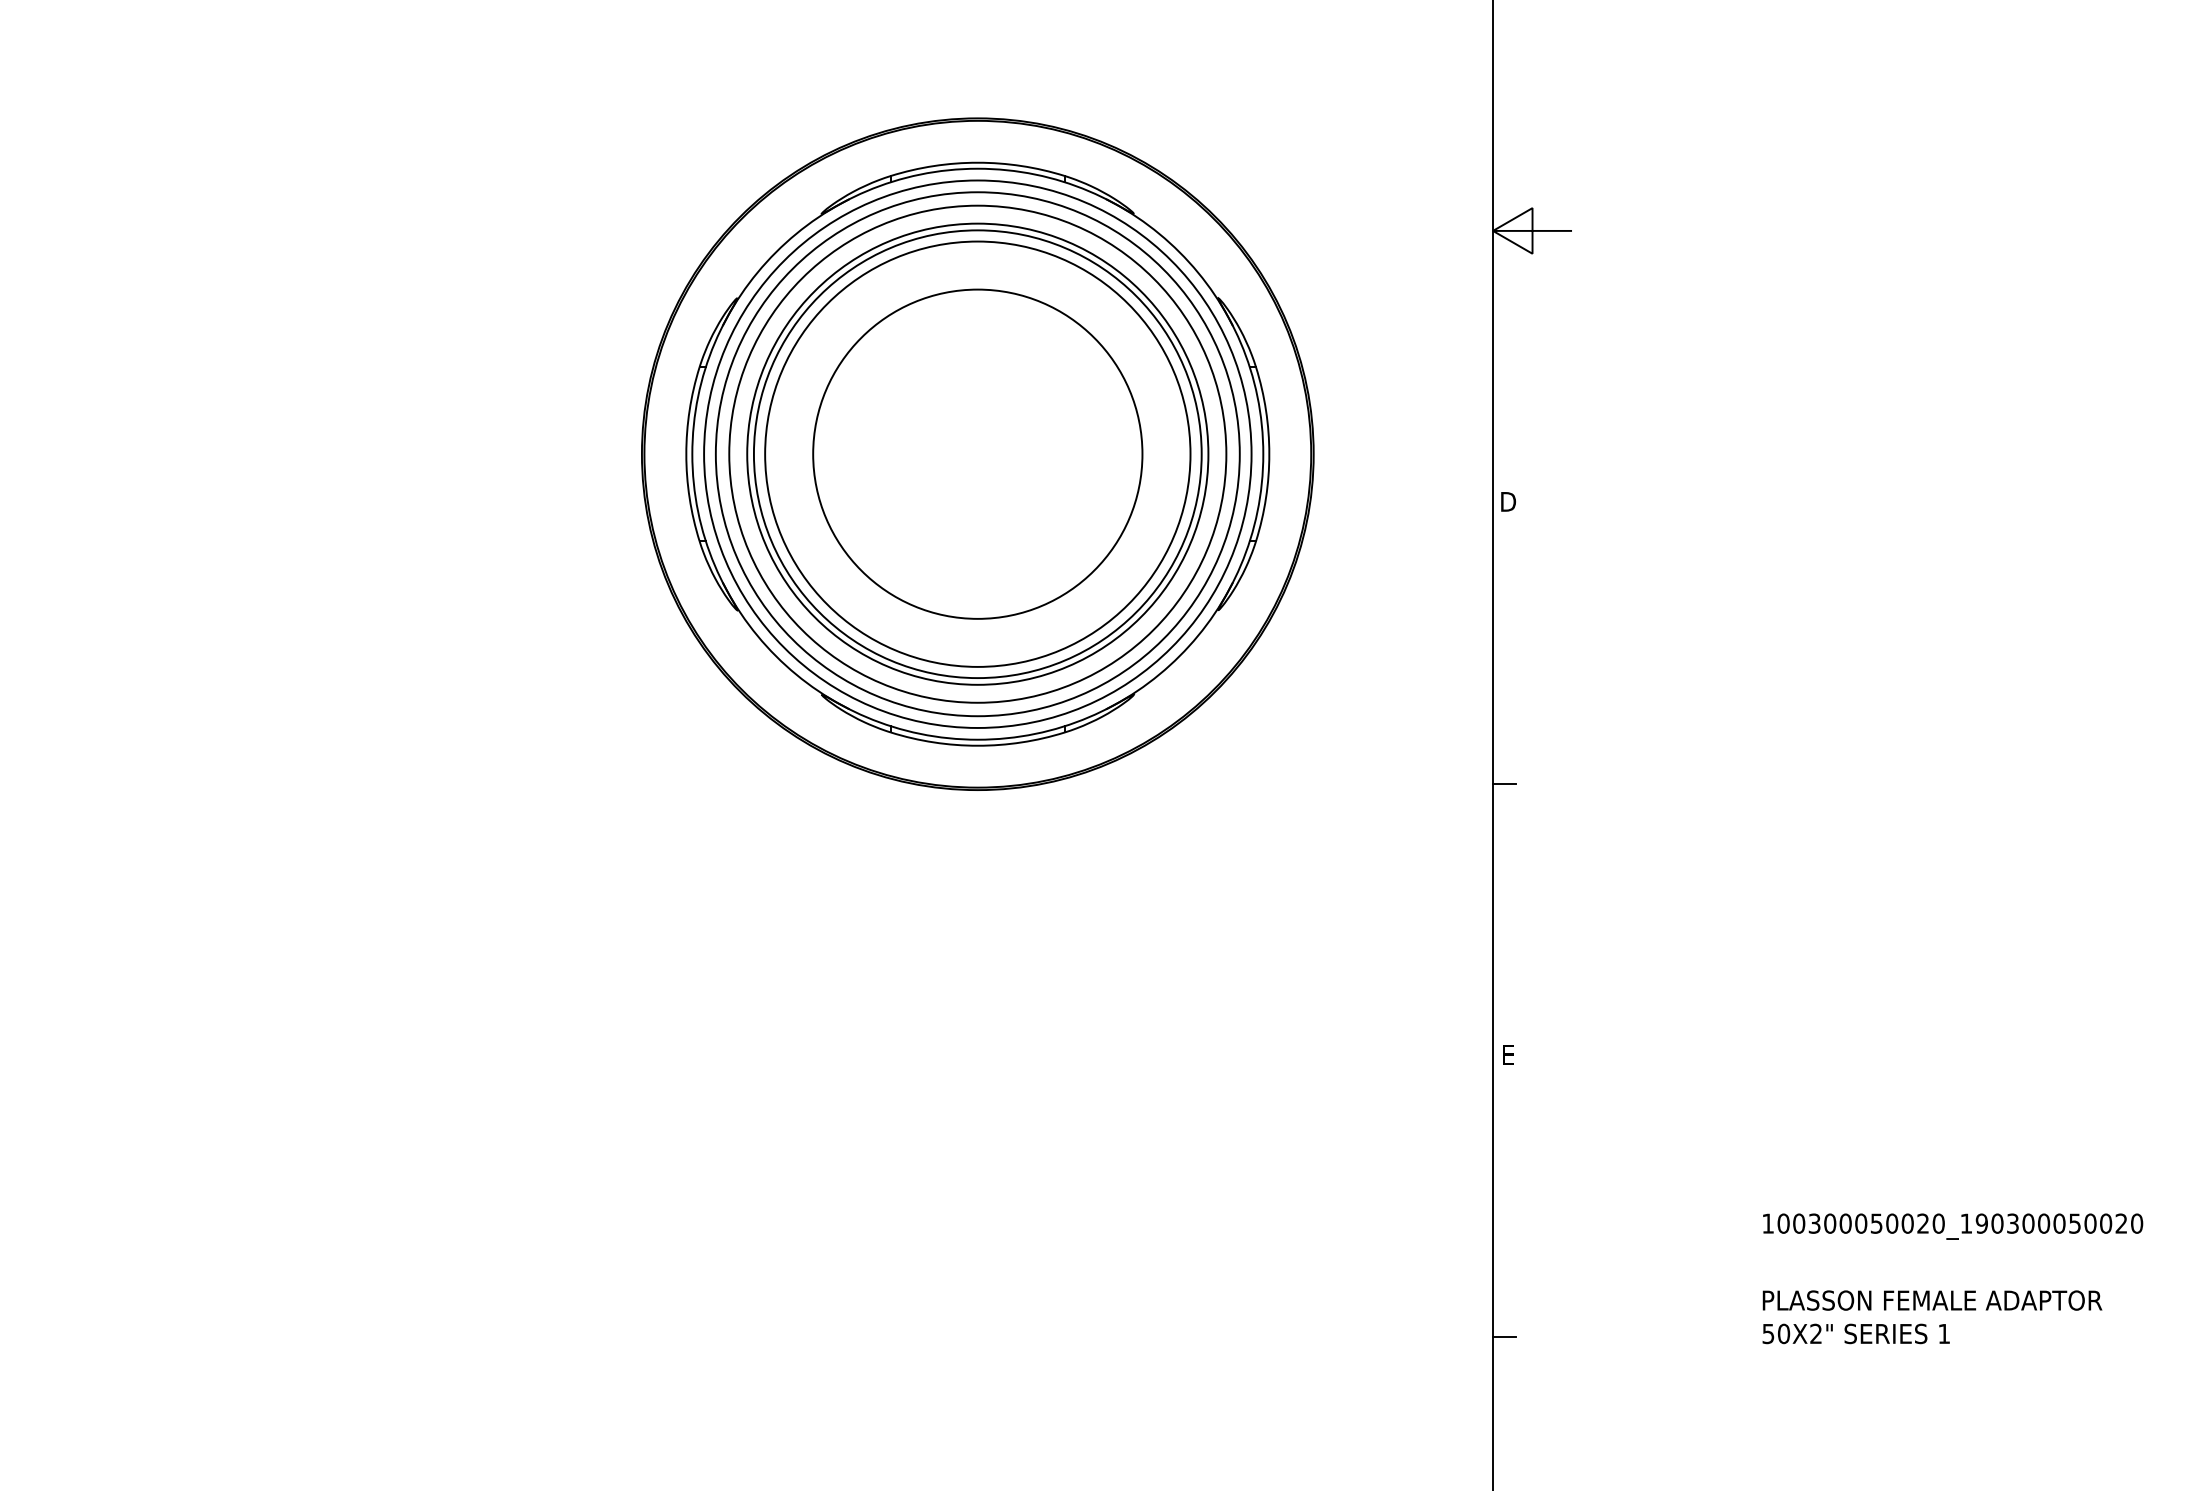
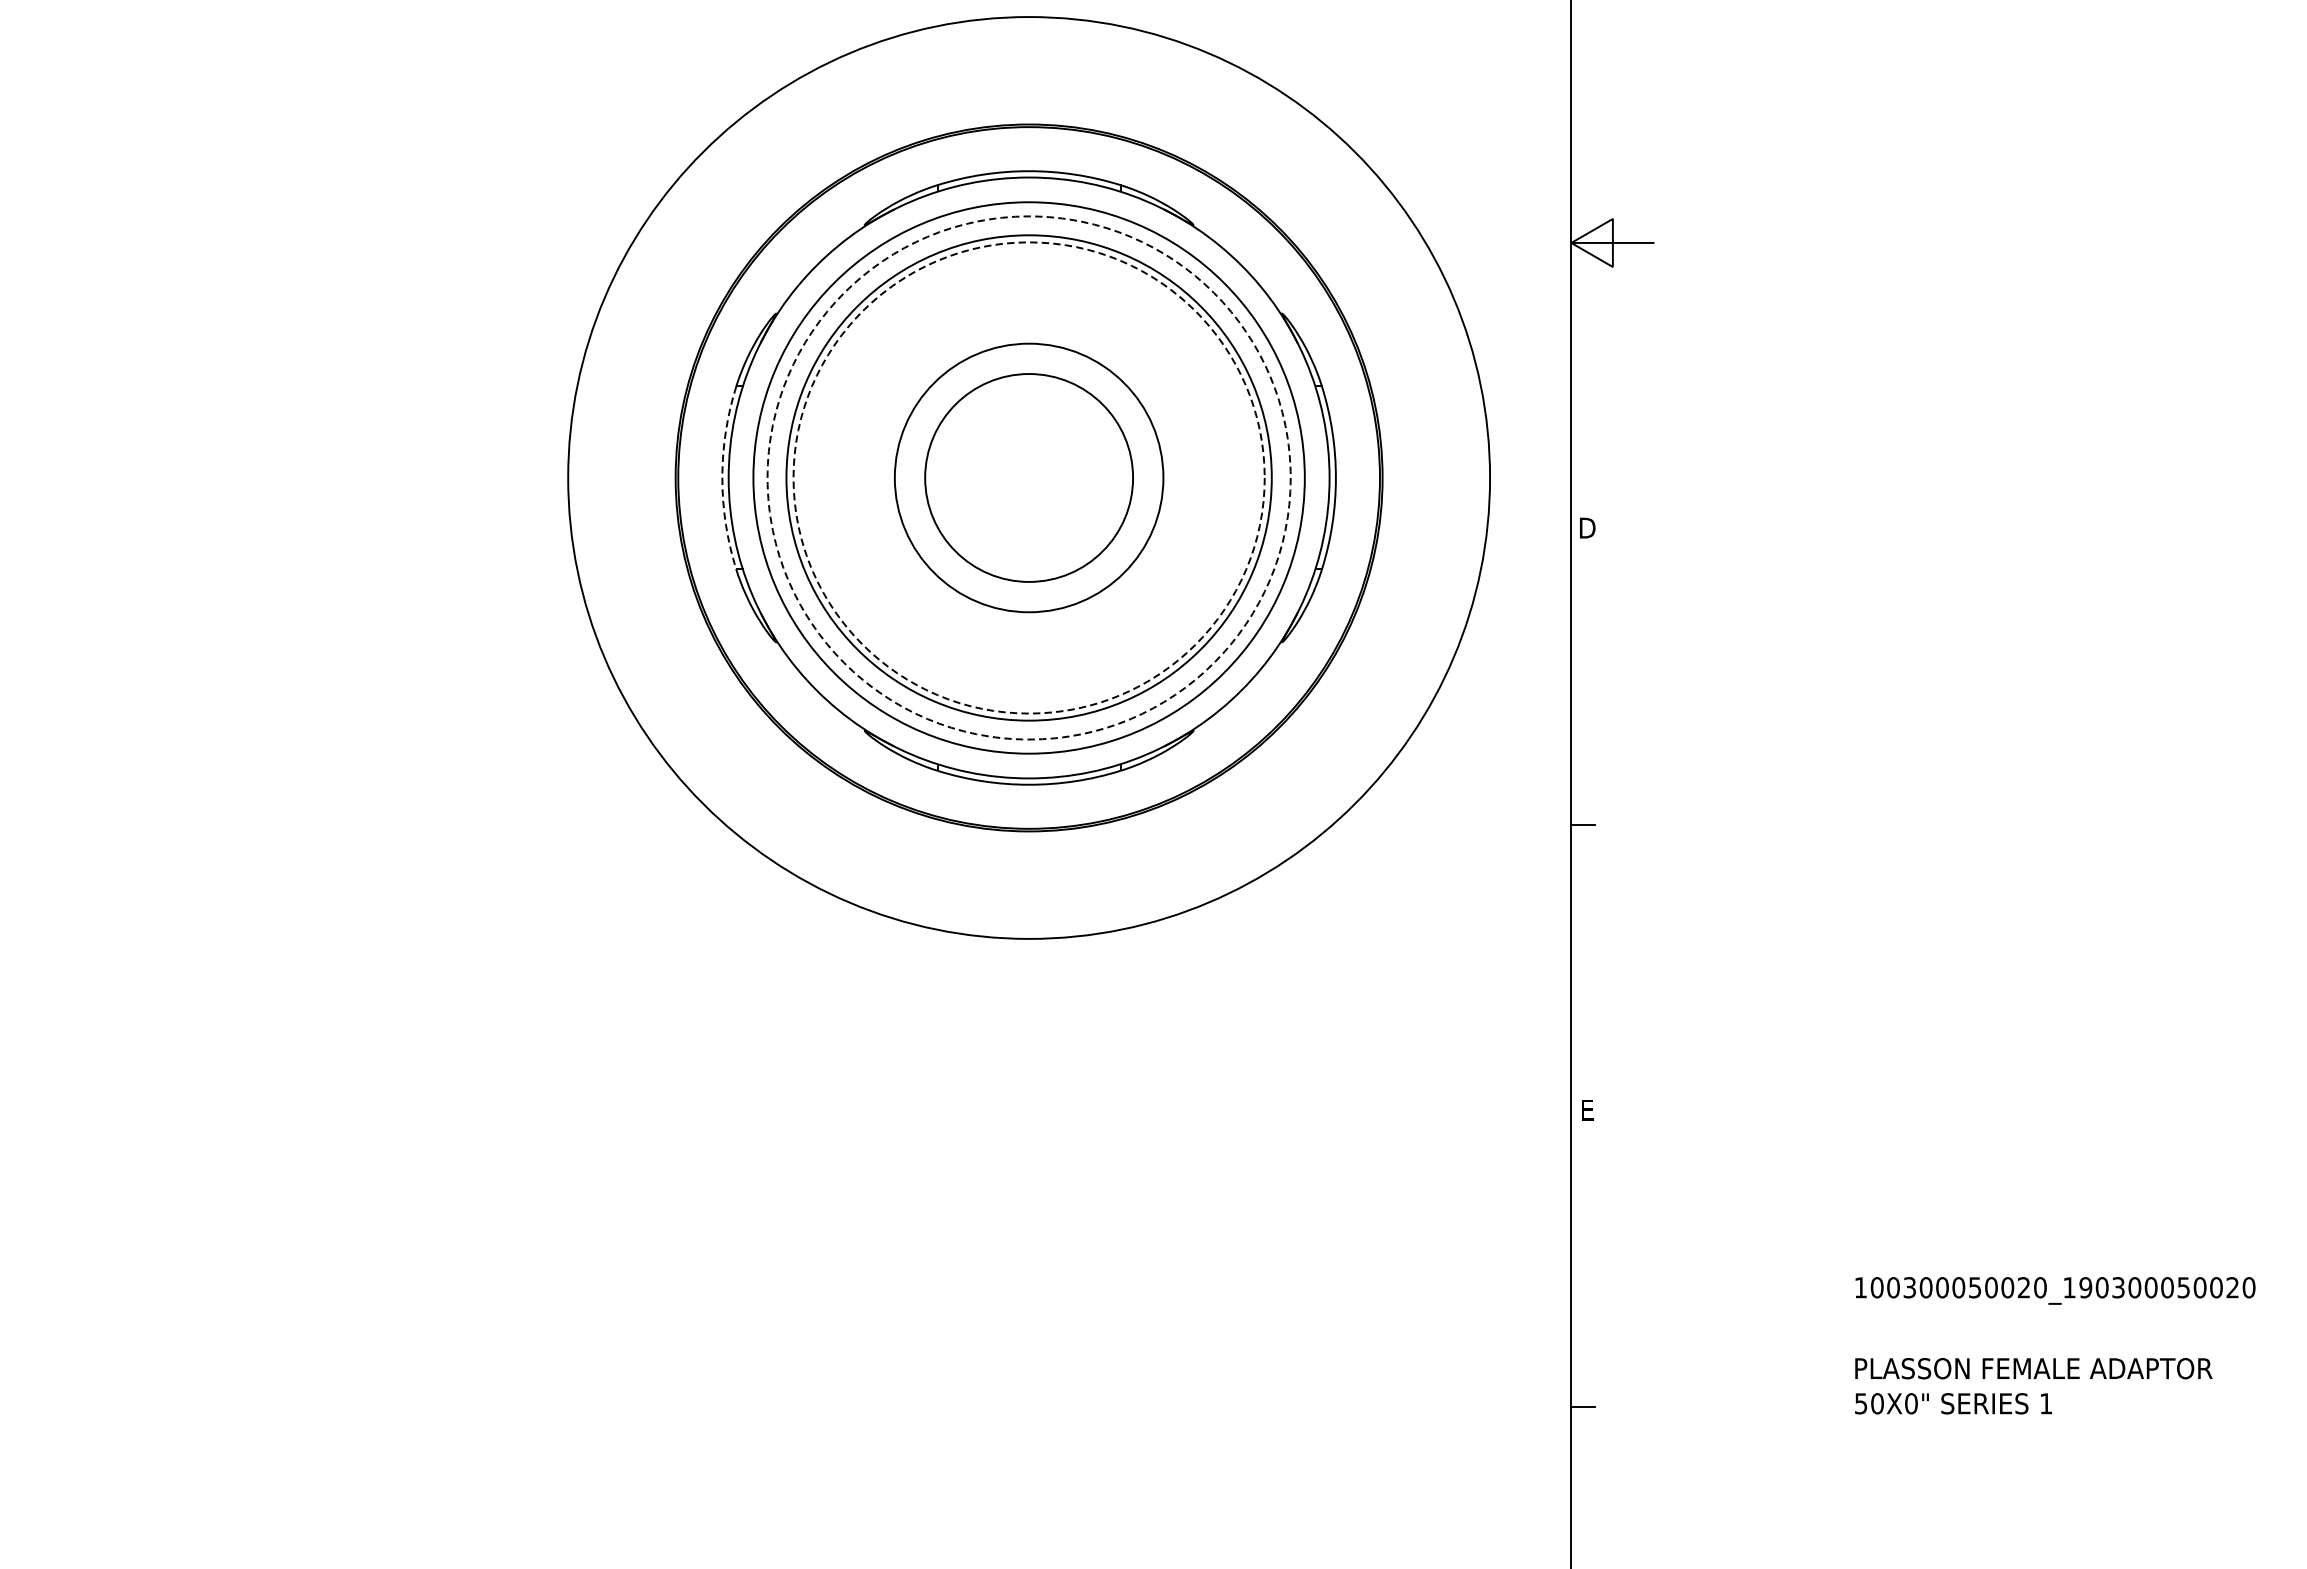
circle: (977, 453) -> (1028, 477), size x0.6
circle: (977, 453) -> (1028, 477), size x0.6
circle: (977, 453) -> (1028, 477), size x1.6
circle: (977, 453) -> (1028, 477), solid -> dashed
arc: (686, 454) -> (722, 478), solid -> dashed
circle: (977, 454) -> (1028, 478), solid -> dashed
text: (1816, 1333) -> (1911, 1403), 50X2" -> 50X0"

